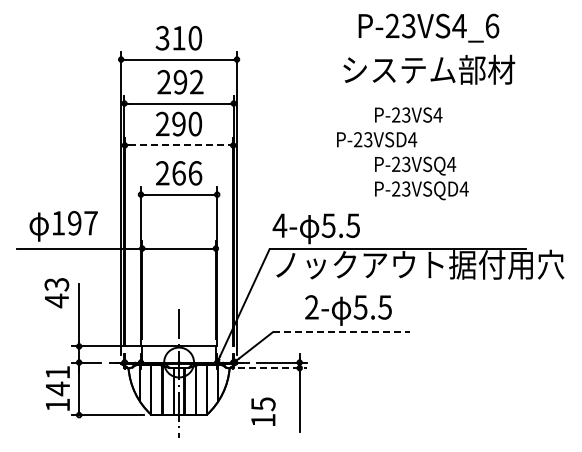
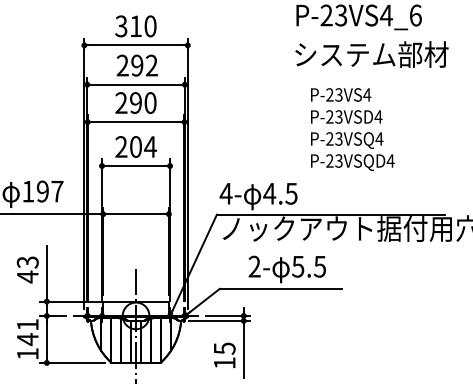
text: (429, 69) -> (372, 54), moved
text: (377, 139) -> (347, 116), moved
line: (179, 145) -> (136, 122), dashed -> solid
text: (187, 173) -> (143, 147), 266 -> 204
text: (328, 225) -> (269, 193), 5.5 -> 4.5
text: (56, 293) -> (27, 270), moved
line: (341, 332) -> (281, 289), dashed -> solid
line: (272, 368) -> (219, 321), dashed -> solid
text: (263, 411) -> (224, 355), moved

